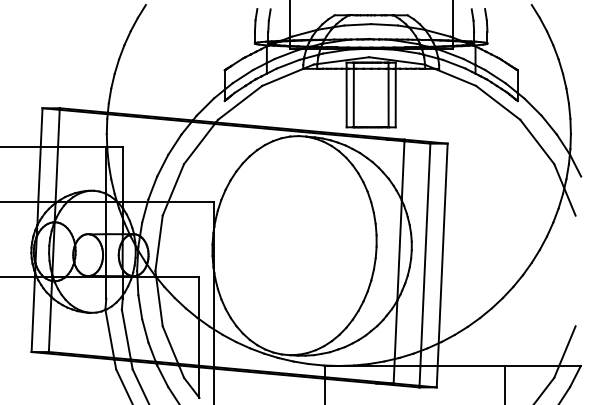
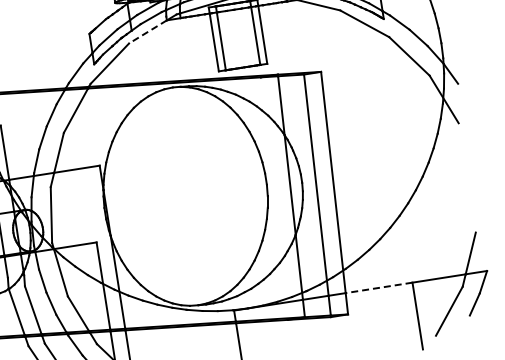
line: (282, 77) -> (147, 32), solid -> dashed
line: (471, 366) -> (379, 288), solid -> dashed

